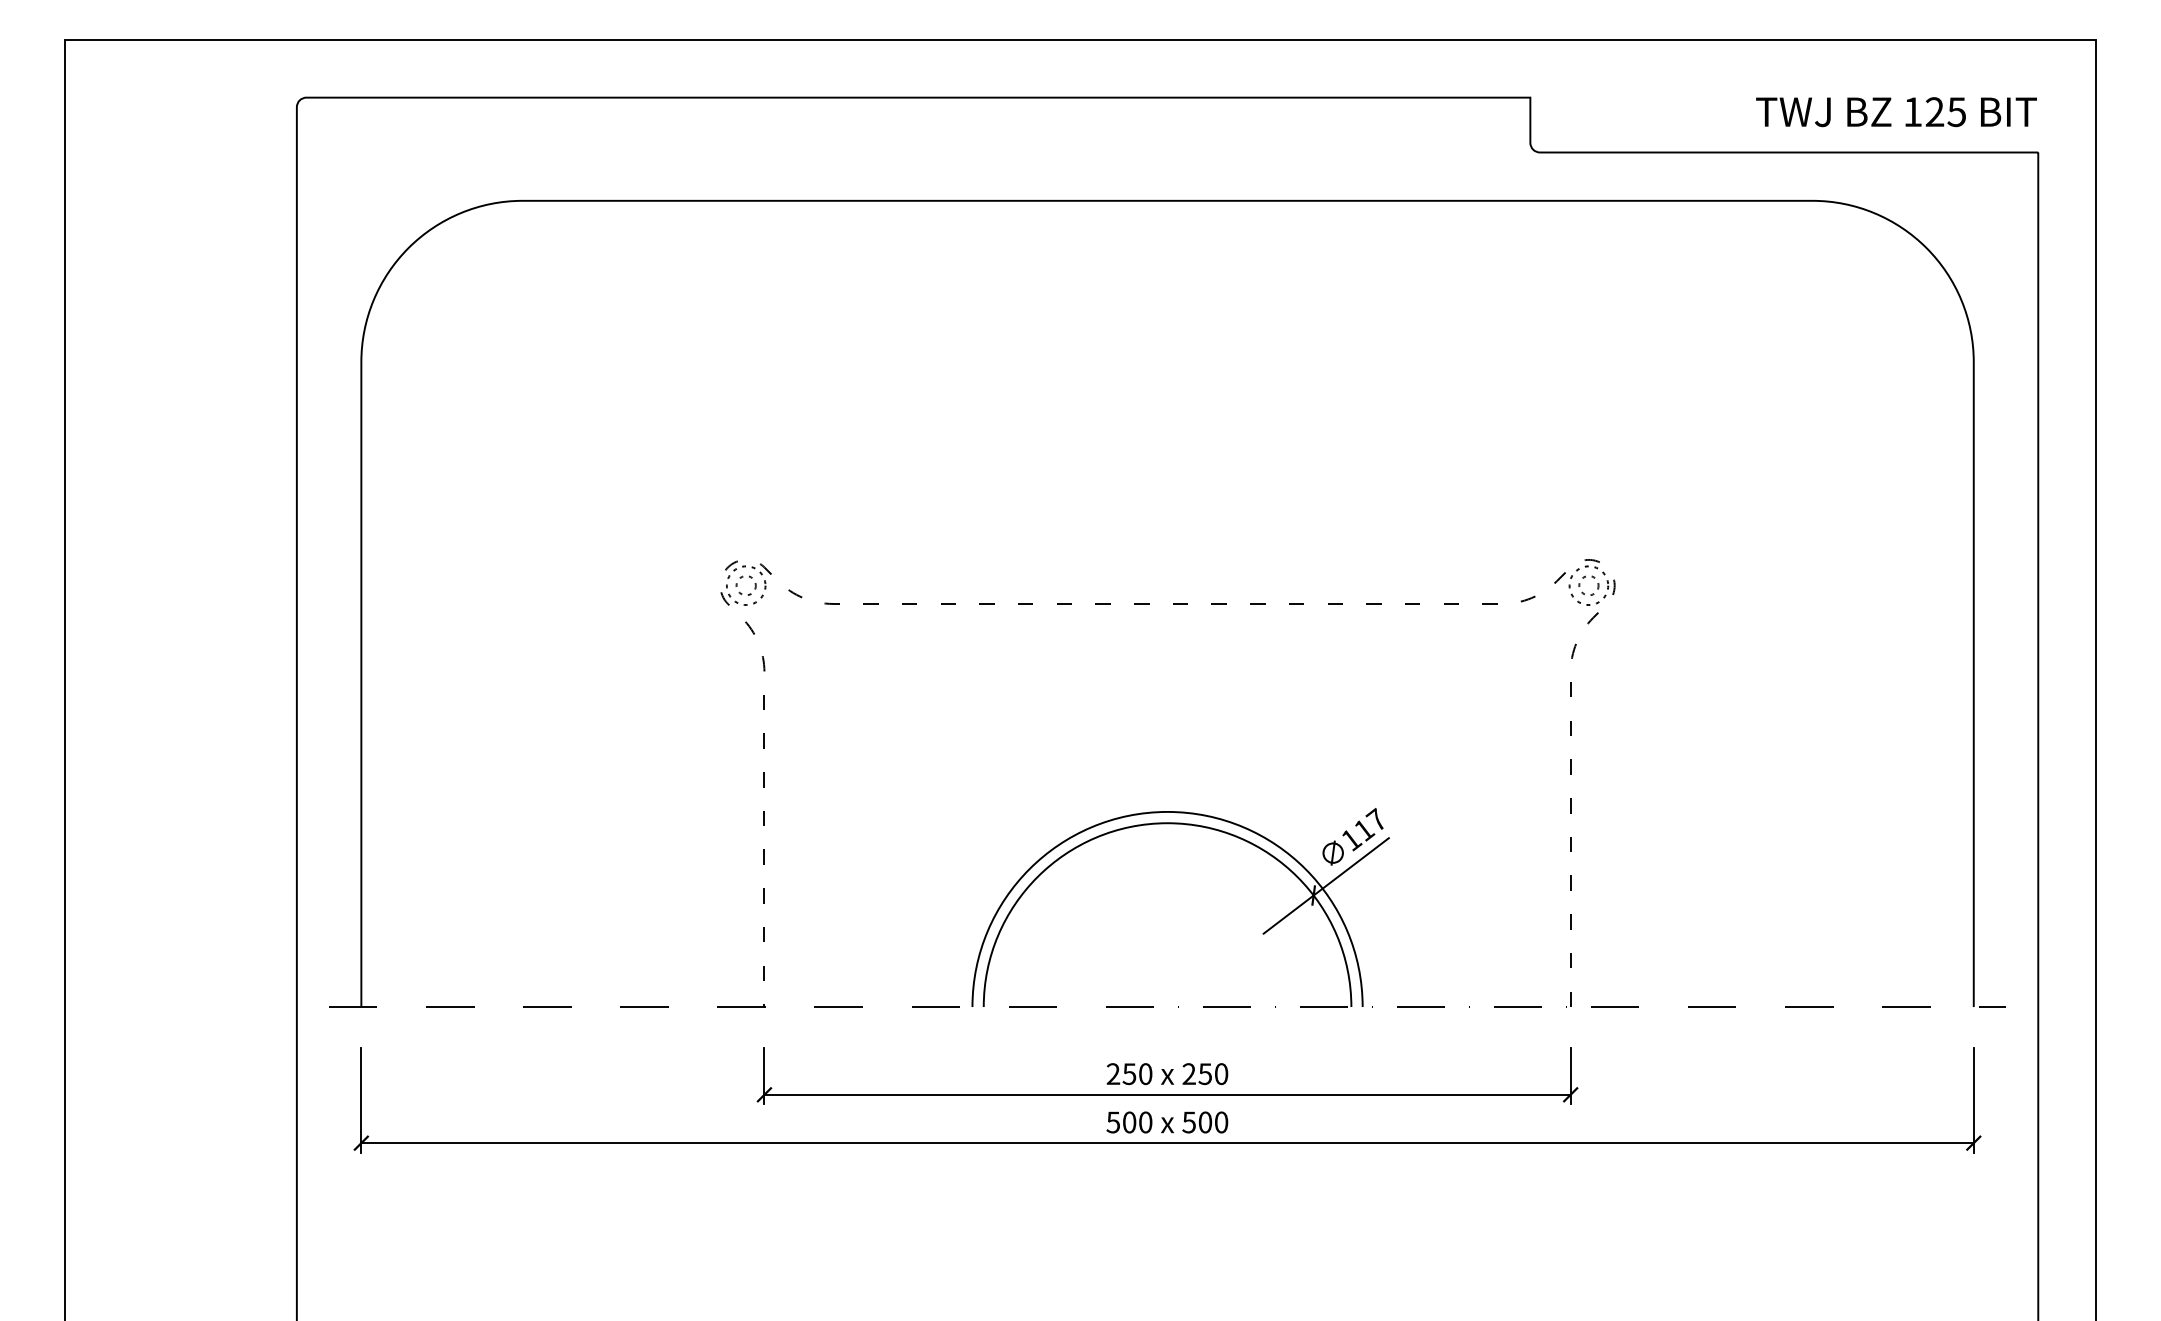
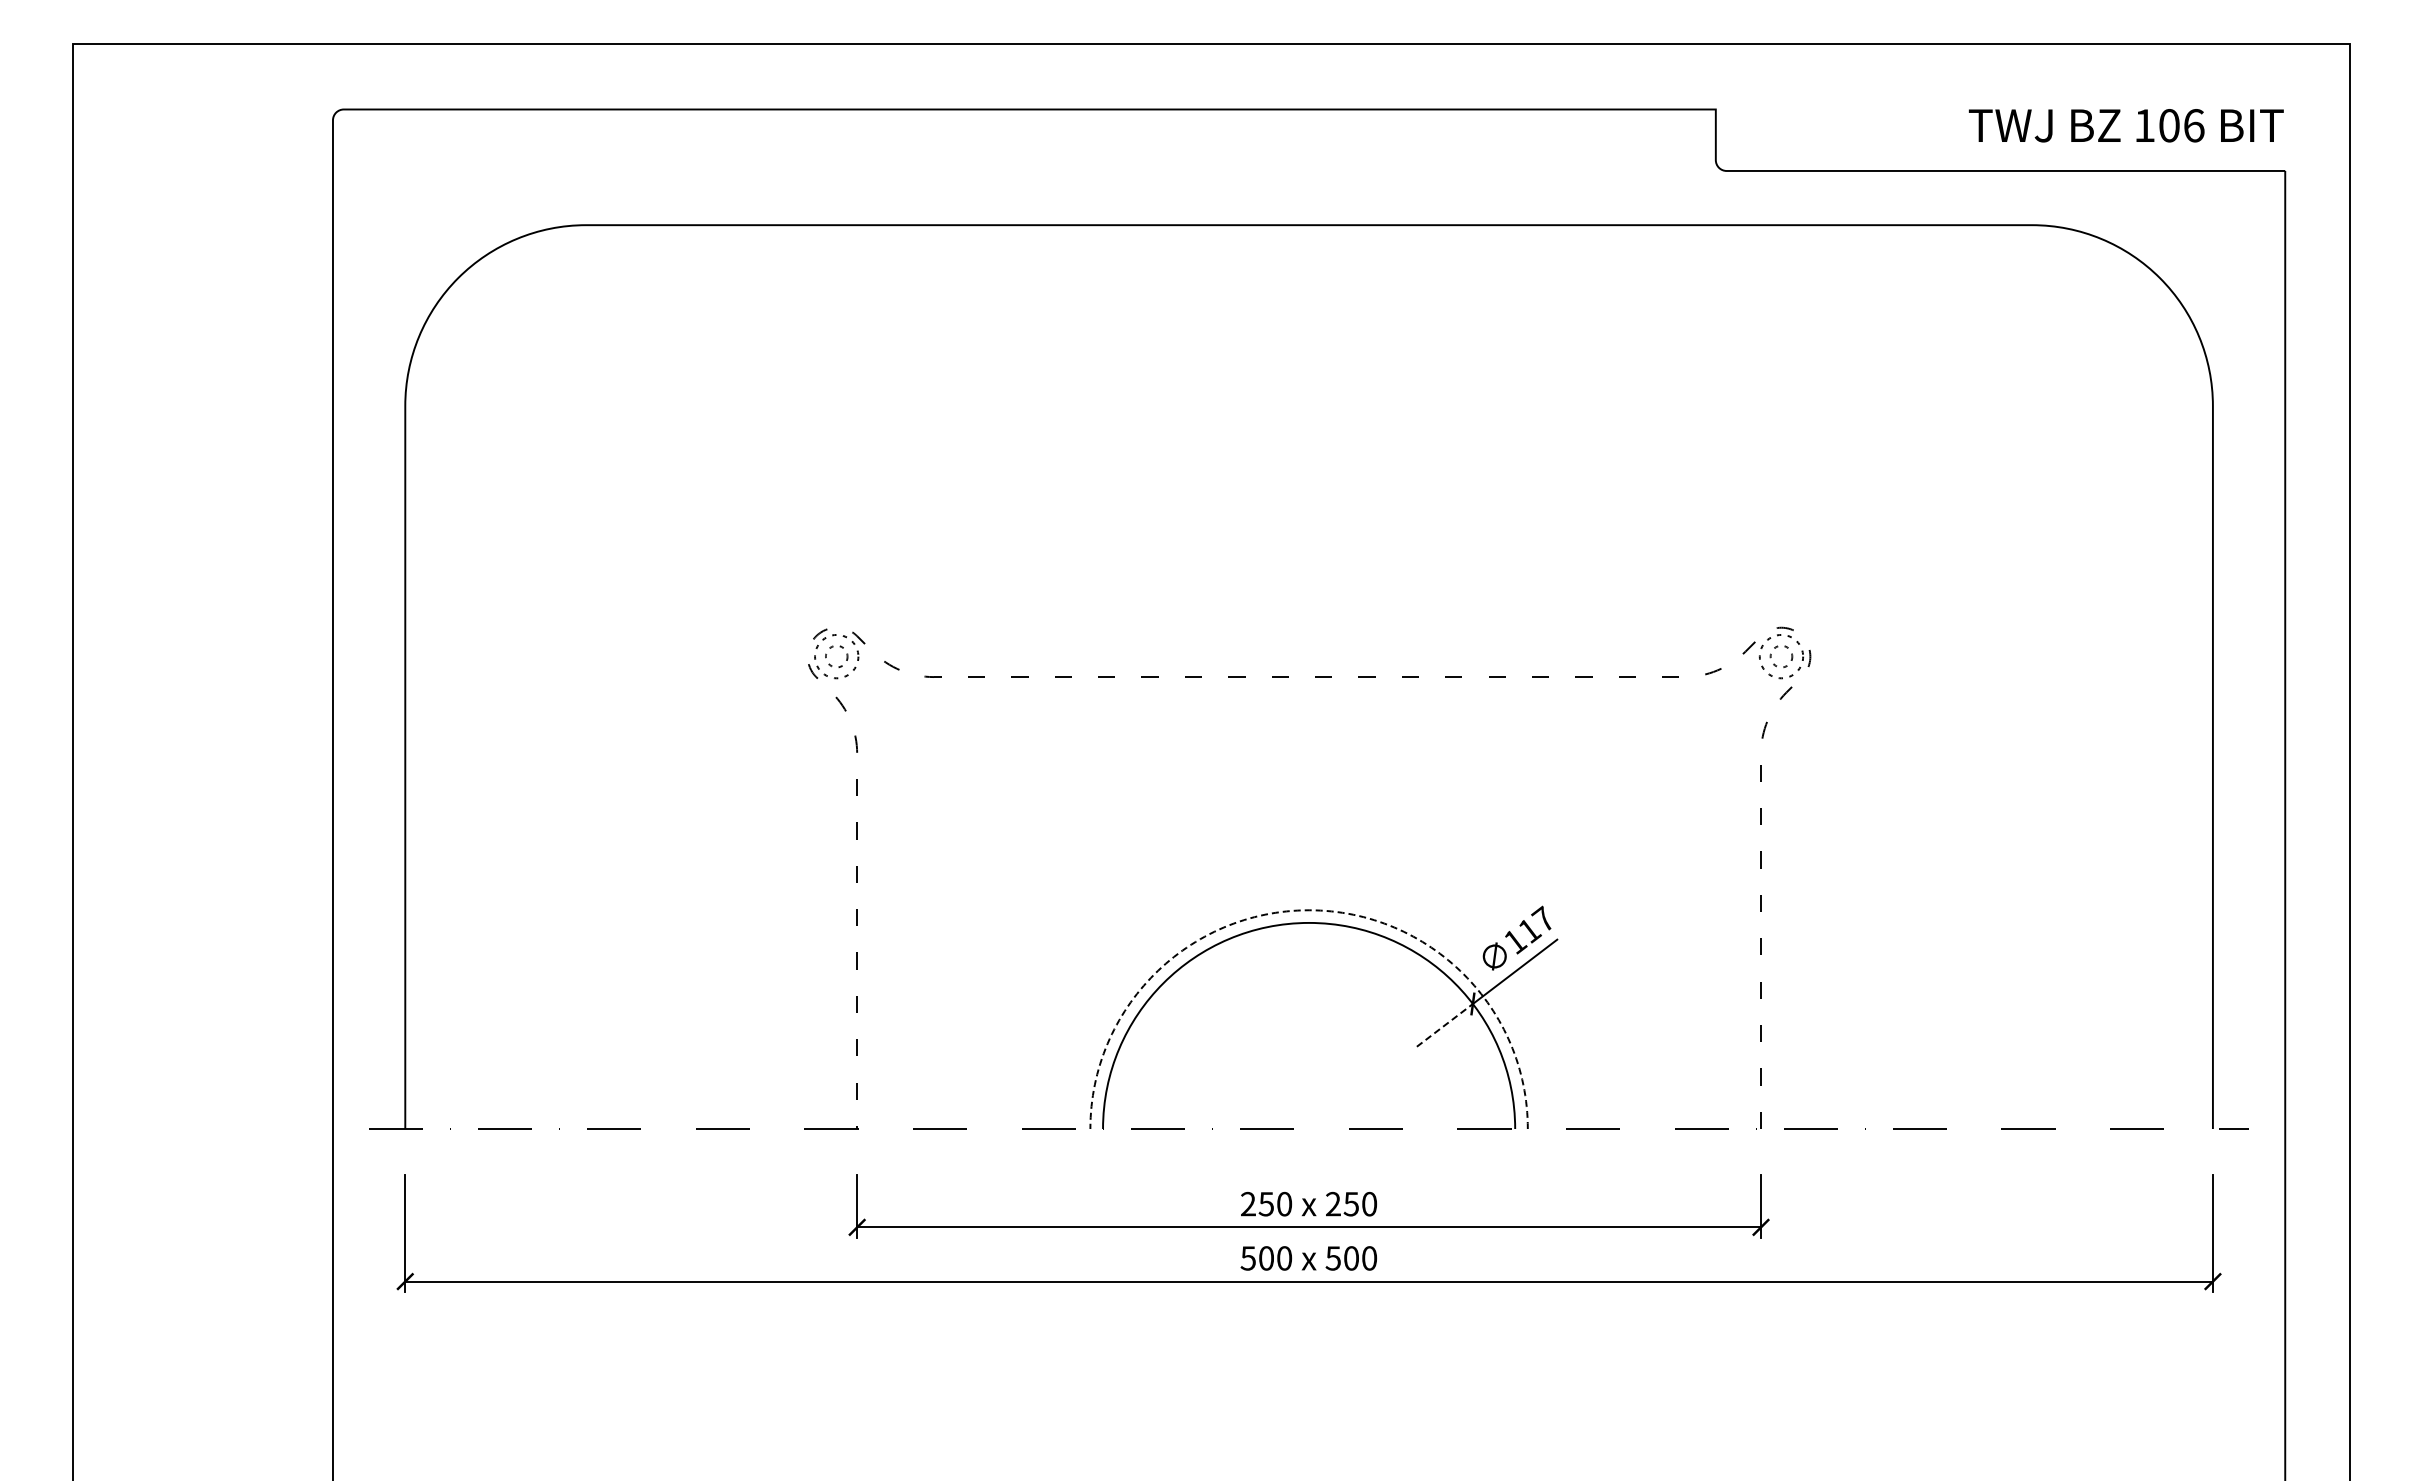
text: (1945, 111) -> (2181, 125), 125 -> 106
arc: (1167, 812) -> (1309, 910), solid -> dashed
line: (1289, 914) -> (1445, 1025), solid -> dashed

